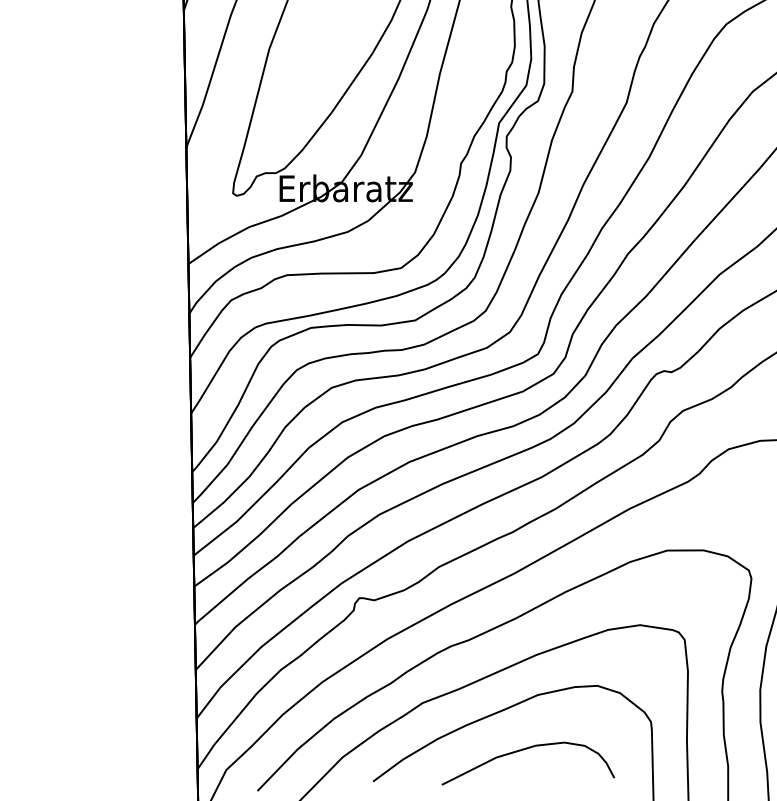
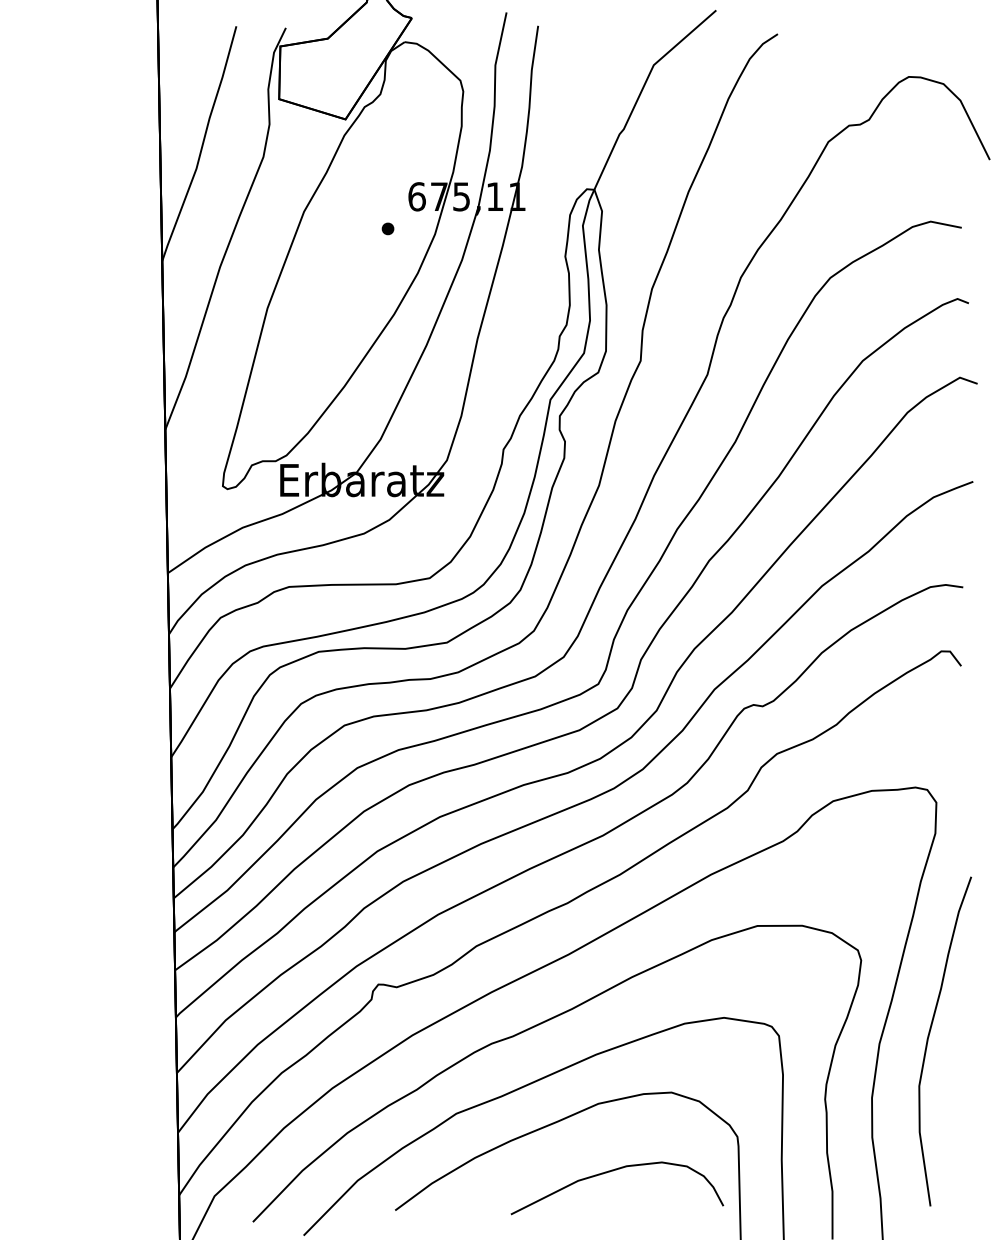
curve: (525, 749) -> (613, 1171), moved

